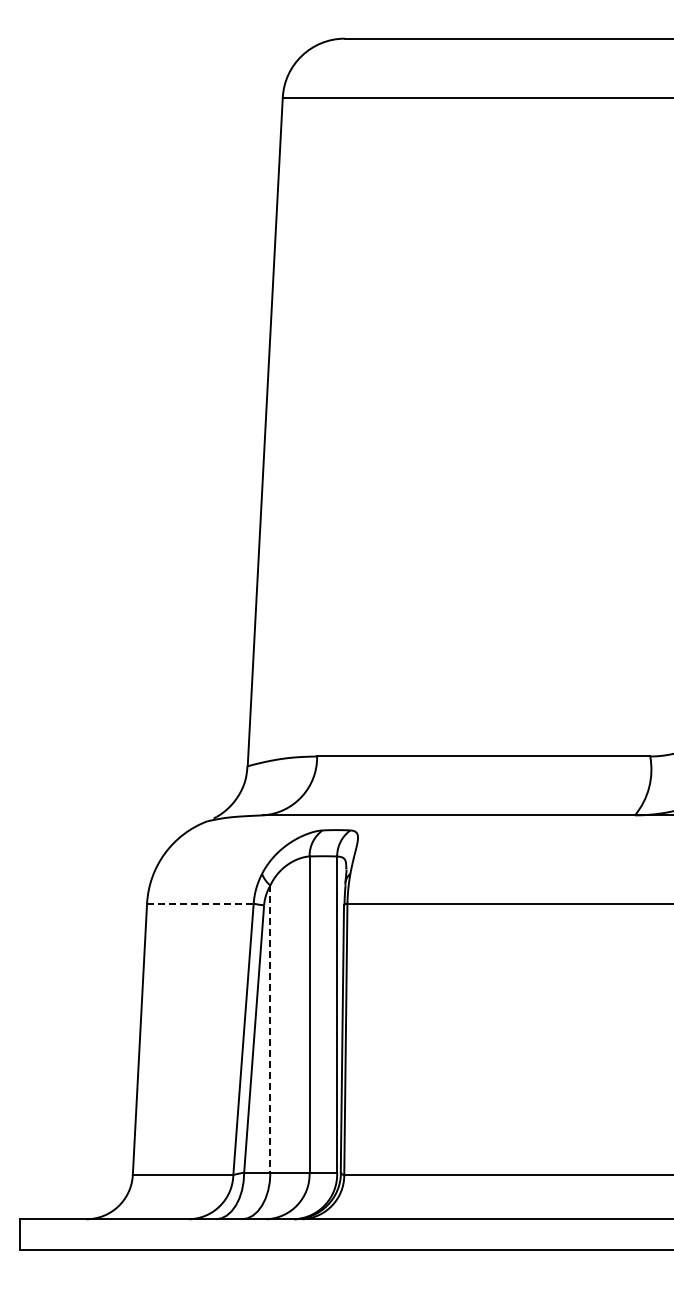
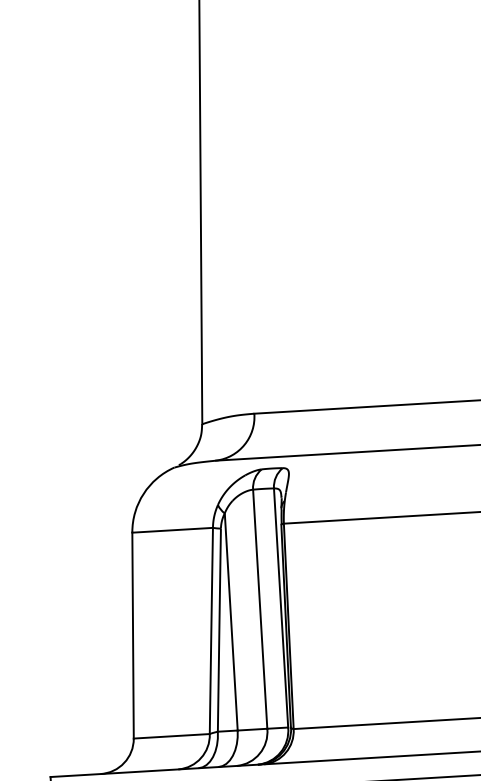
line: (200, 903) -> (172, 530), dashed -> solid
line: (270, 1029) -> (231, 622), dashed -> solid

